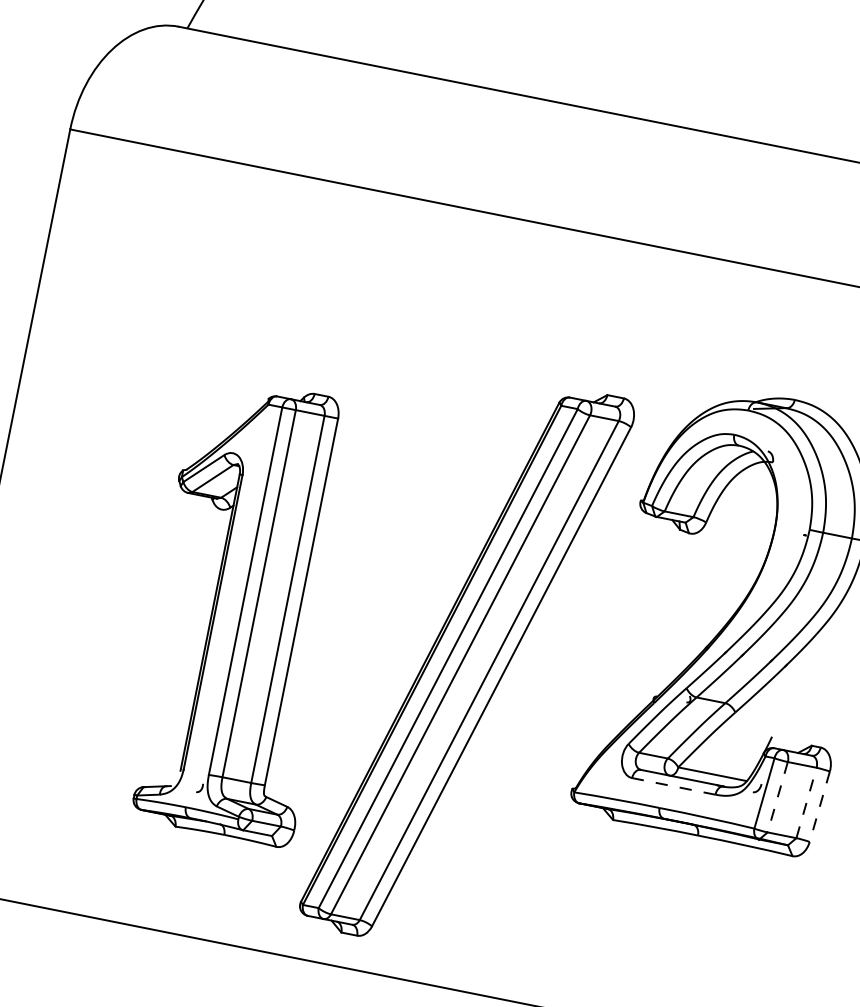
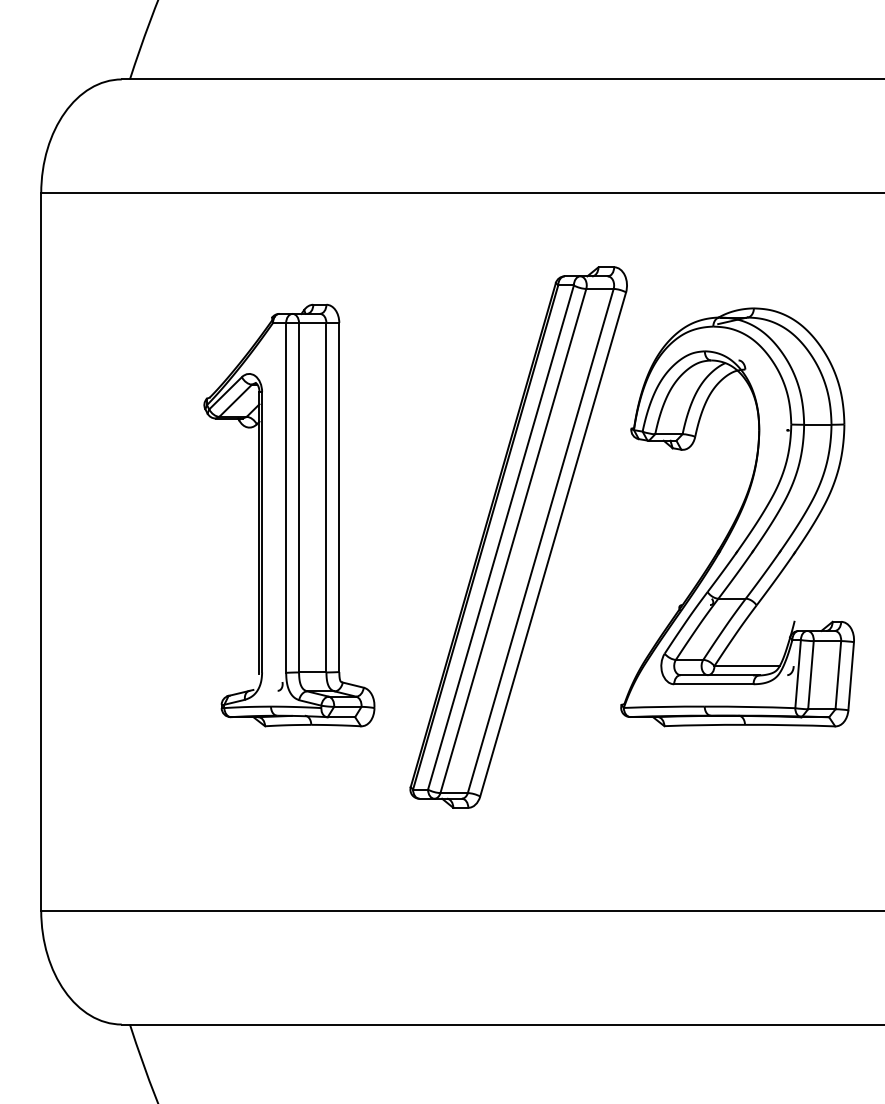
part: (245, 610) -> (289, 515), moved
part: (466, 662) -> (518, 537), moved
line: (673, 786) -> (713, 684), dashed -> solid
line: (777, 797) -> (810, 675), dashed -> solid
line: (806, 802) -> (838, 674), dashed -> solid
line: (820, 807) -> (851, 676), dashed -> solid

